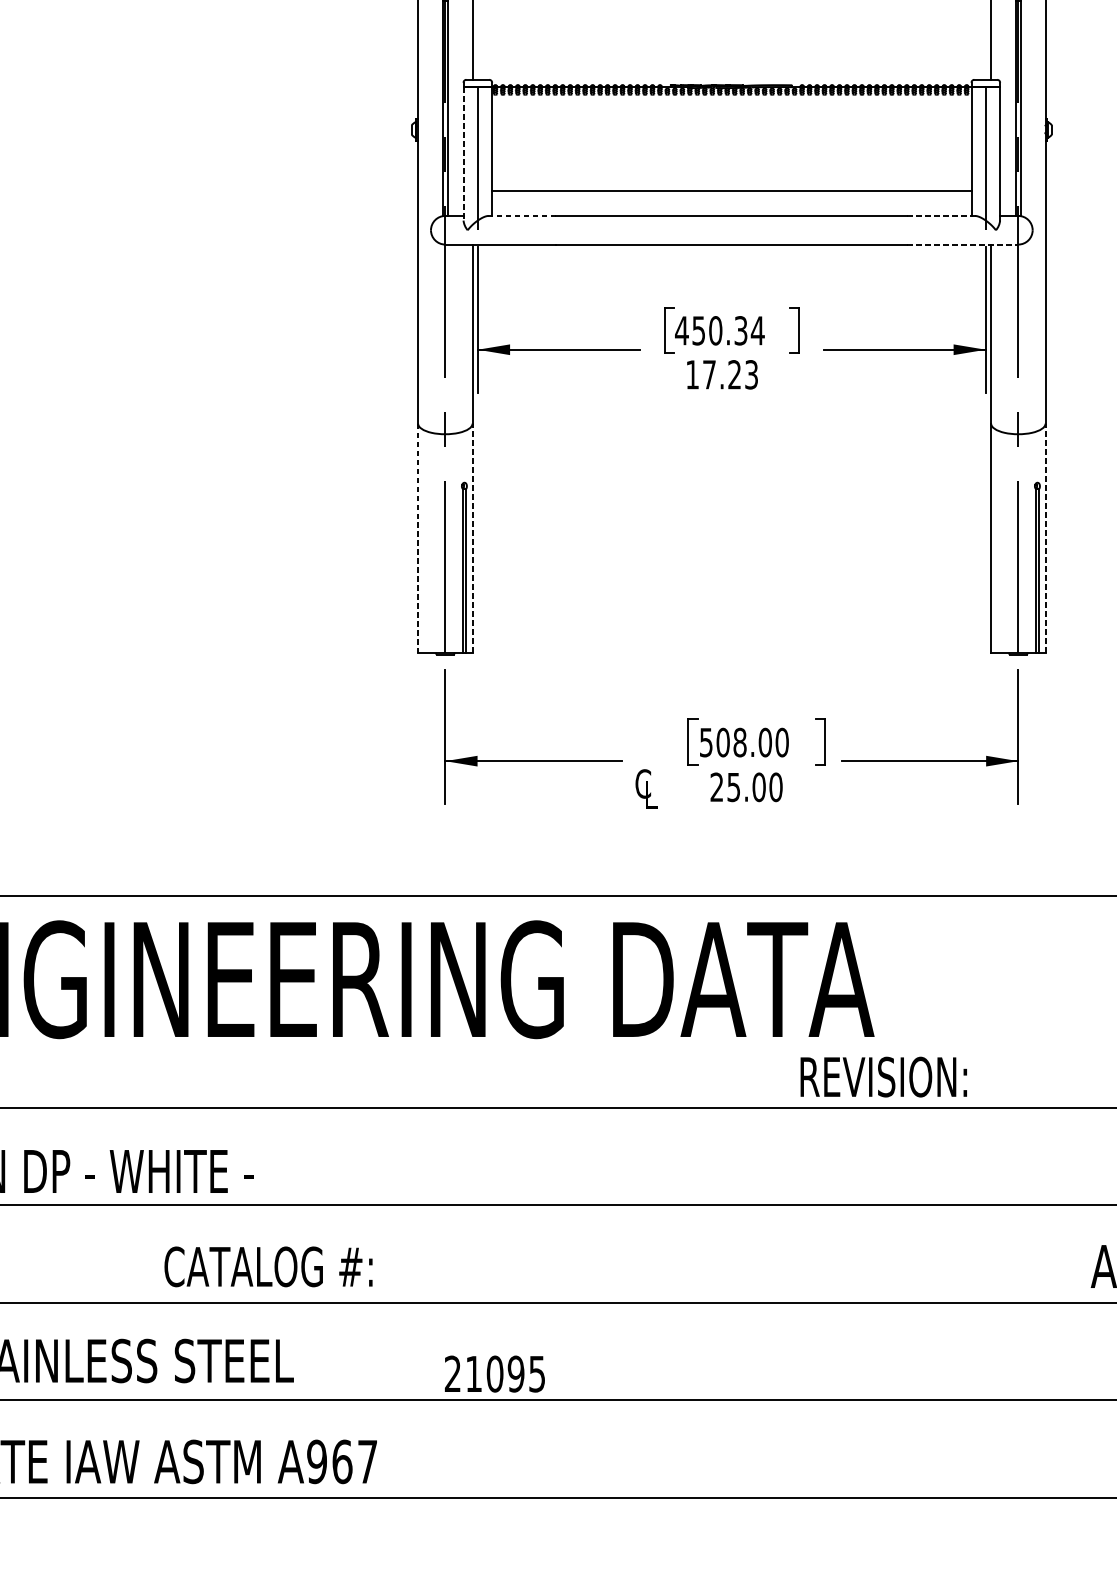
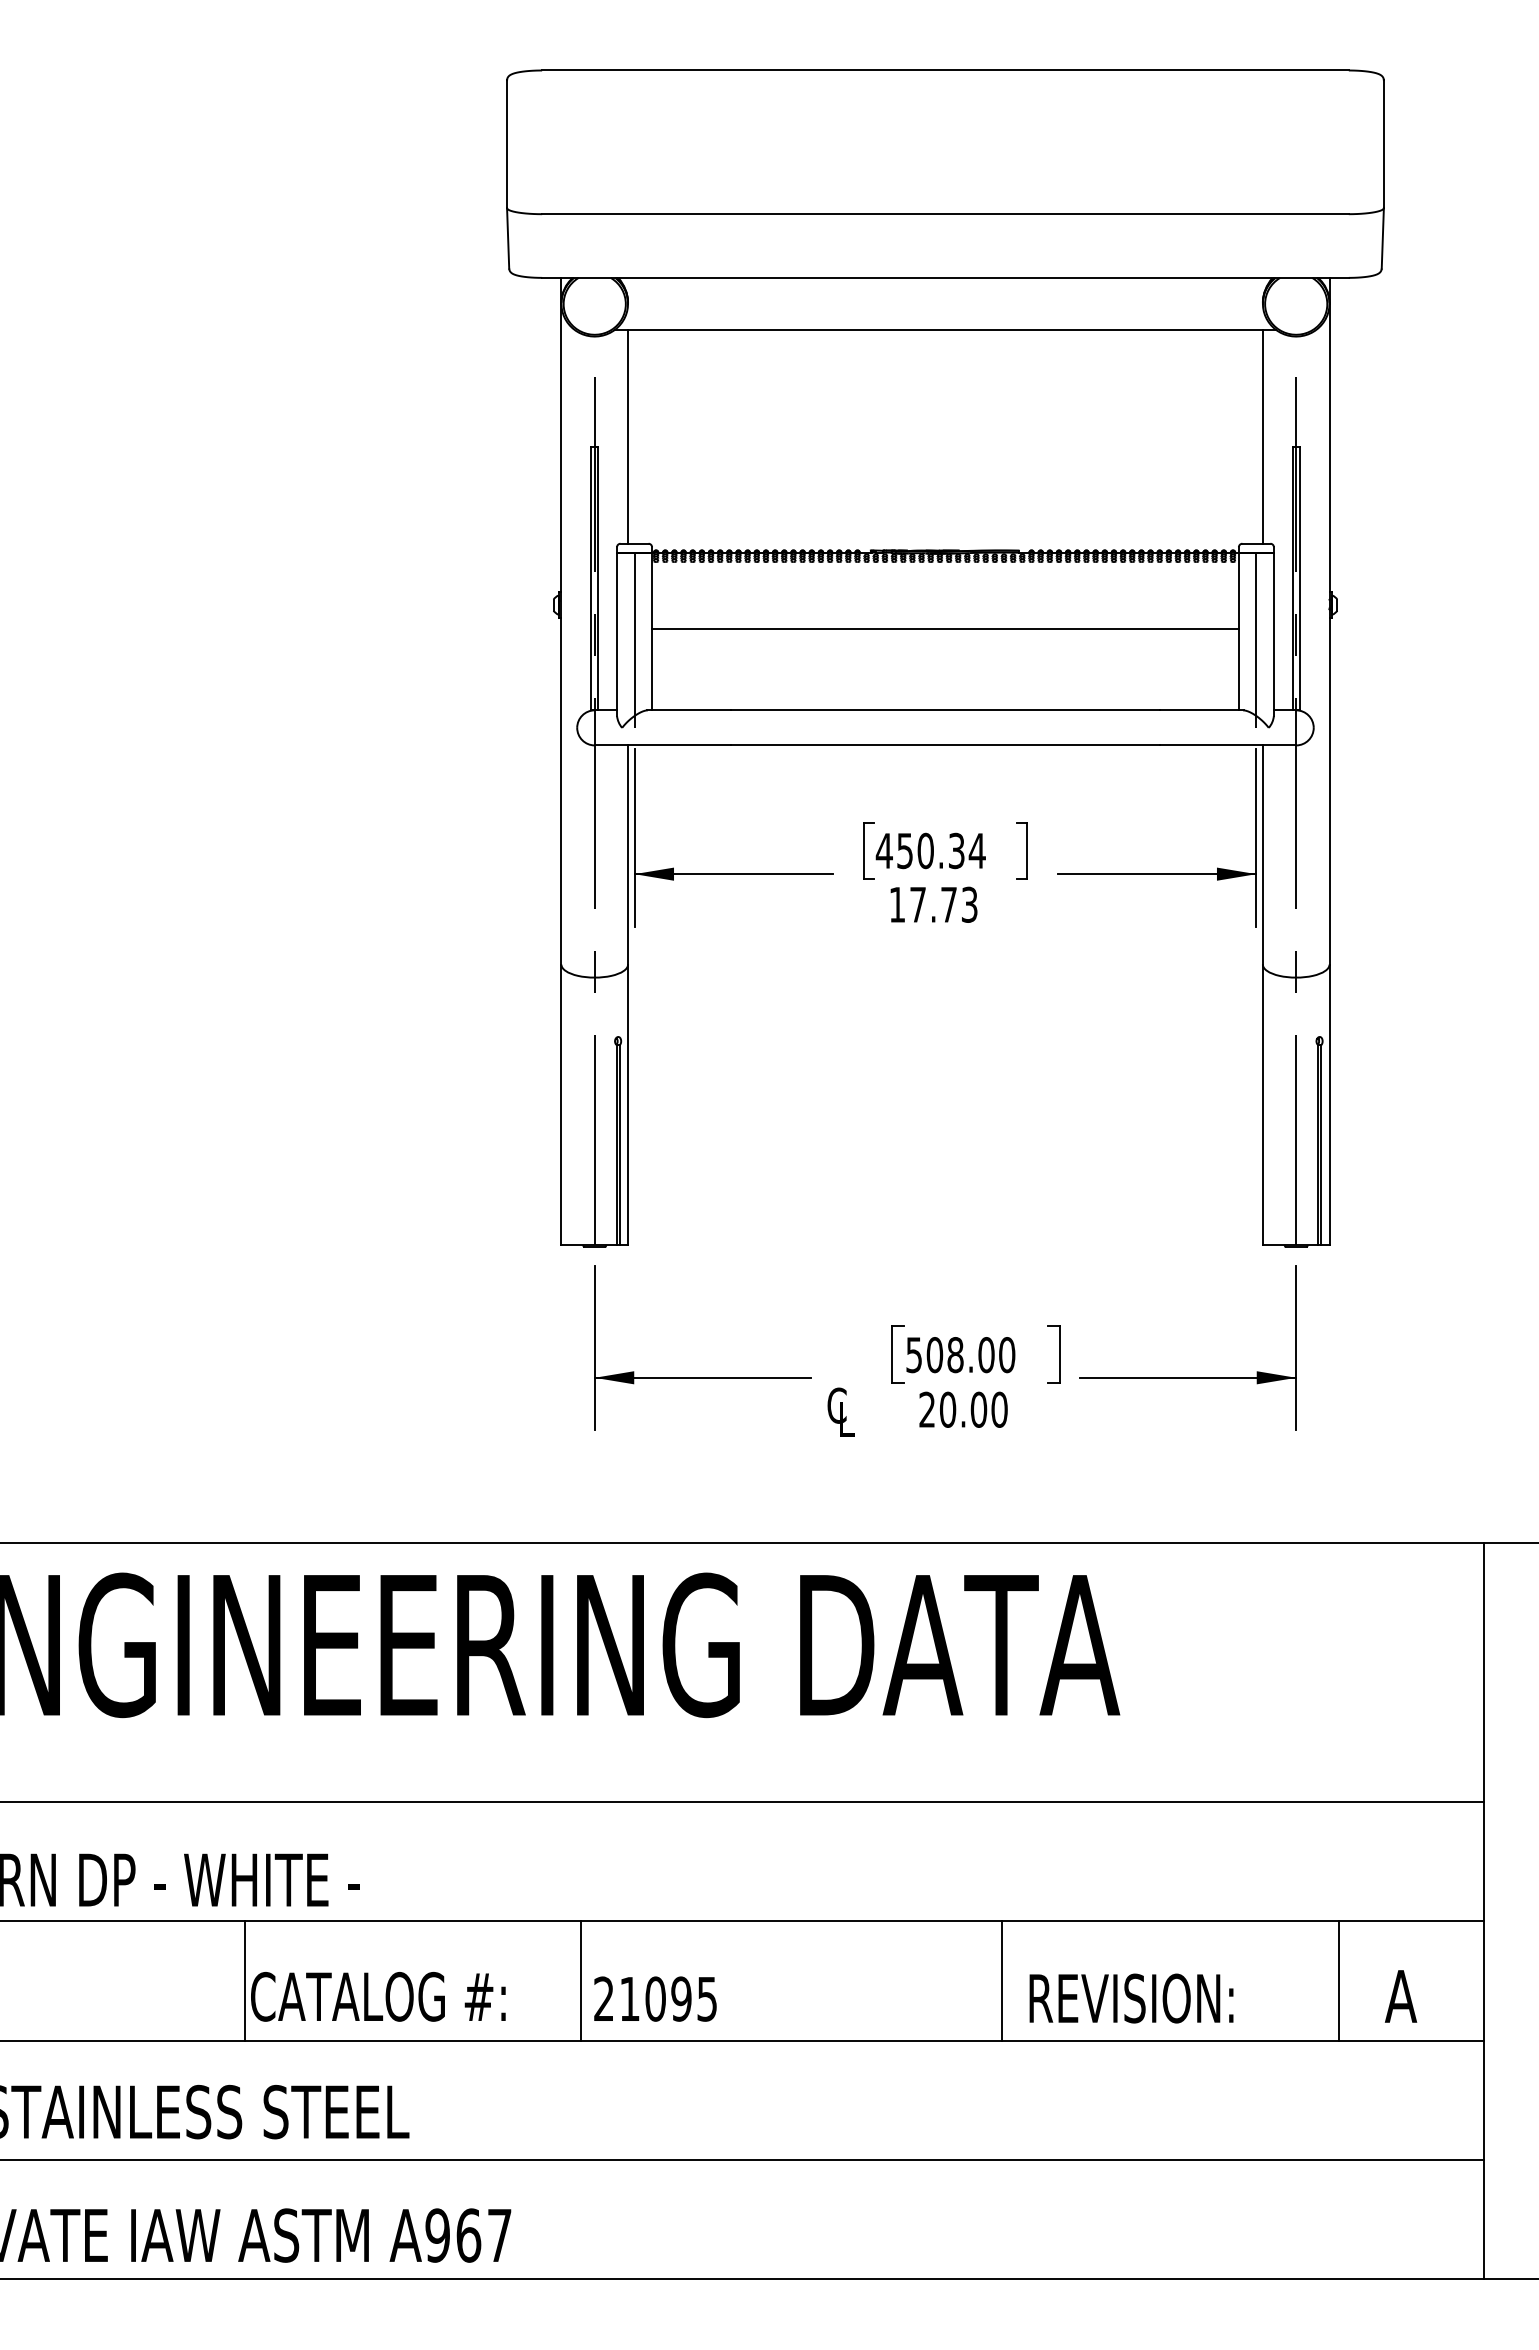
line: (463, 153) -> (617, 634), dashed -> solid
line: (731, 190) -> (945, 629), moved
line: (521, 216) -> (688, 710), dashed -> solid
line: (941, 216) -> (1202, 710), dashed -> solid
line: (963, 244) -> (1228, 745), dashed -> solid
text: (734, 374) -> (948, 904), 17.23 -> 17.73
line: (472, 537) -> (628, 1104), dashed -> solid
line: (1045, 537) -> (1329, 1104), dashed -> solid
line: (418, 538) -> (561, 1105), dashed -> solid
text: (733, 787) -> (947, 1409), 25.00 -> 20.00
text: (883, 1077) -> (1131, 1998), moved
line: (159, 1253) -> (244, 1980), added
line: (434, 1253) -> (581, 1980), added
line: (778, 1253) -> (1002, 1980), added
line: (1052, 1253) -> (1338, 1980), added
text: (494, 1373) -> (655, 1998), moved

